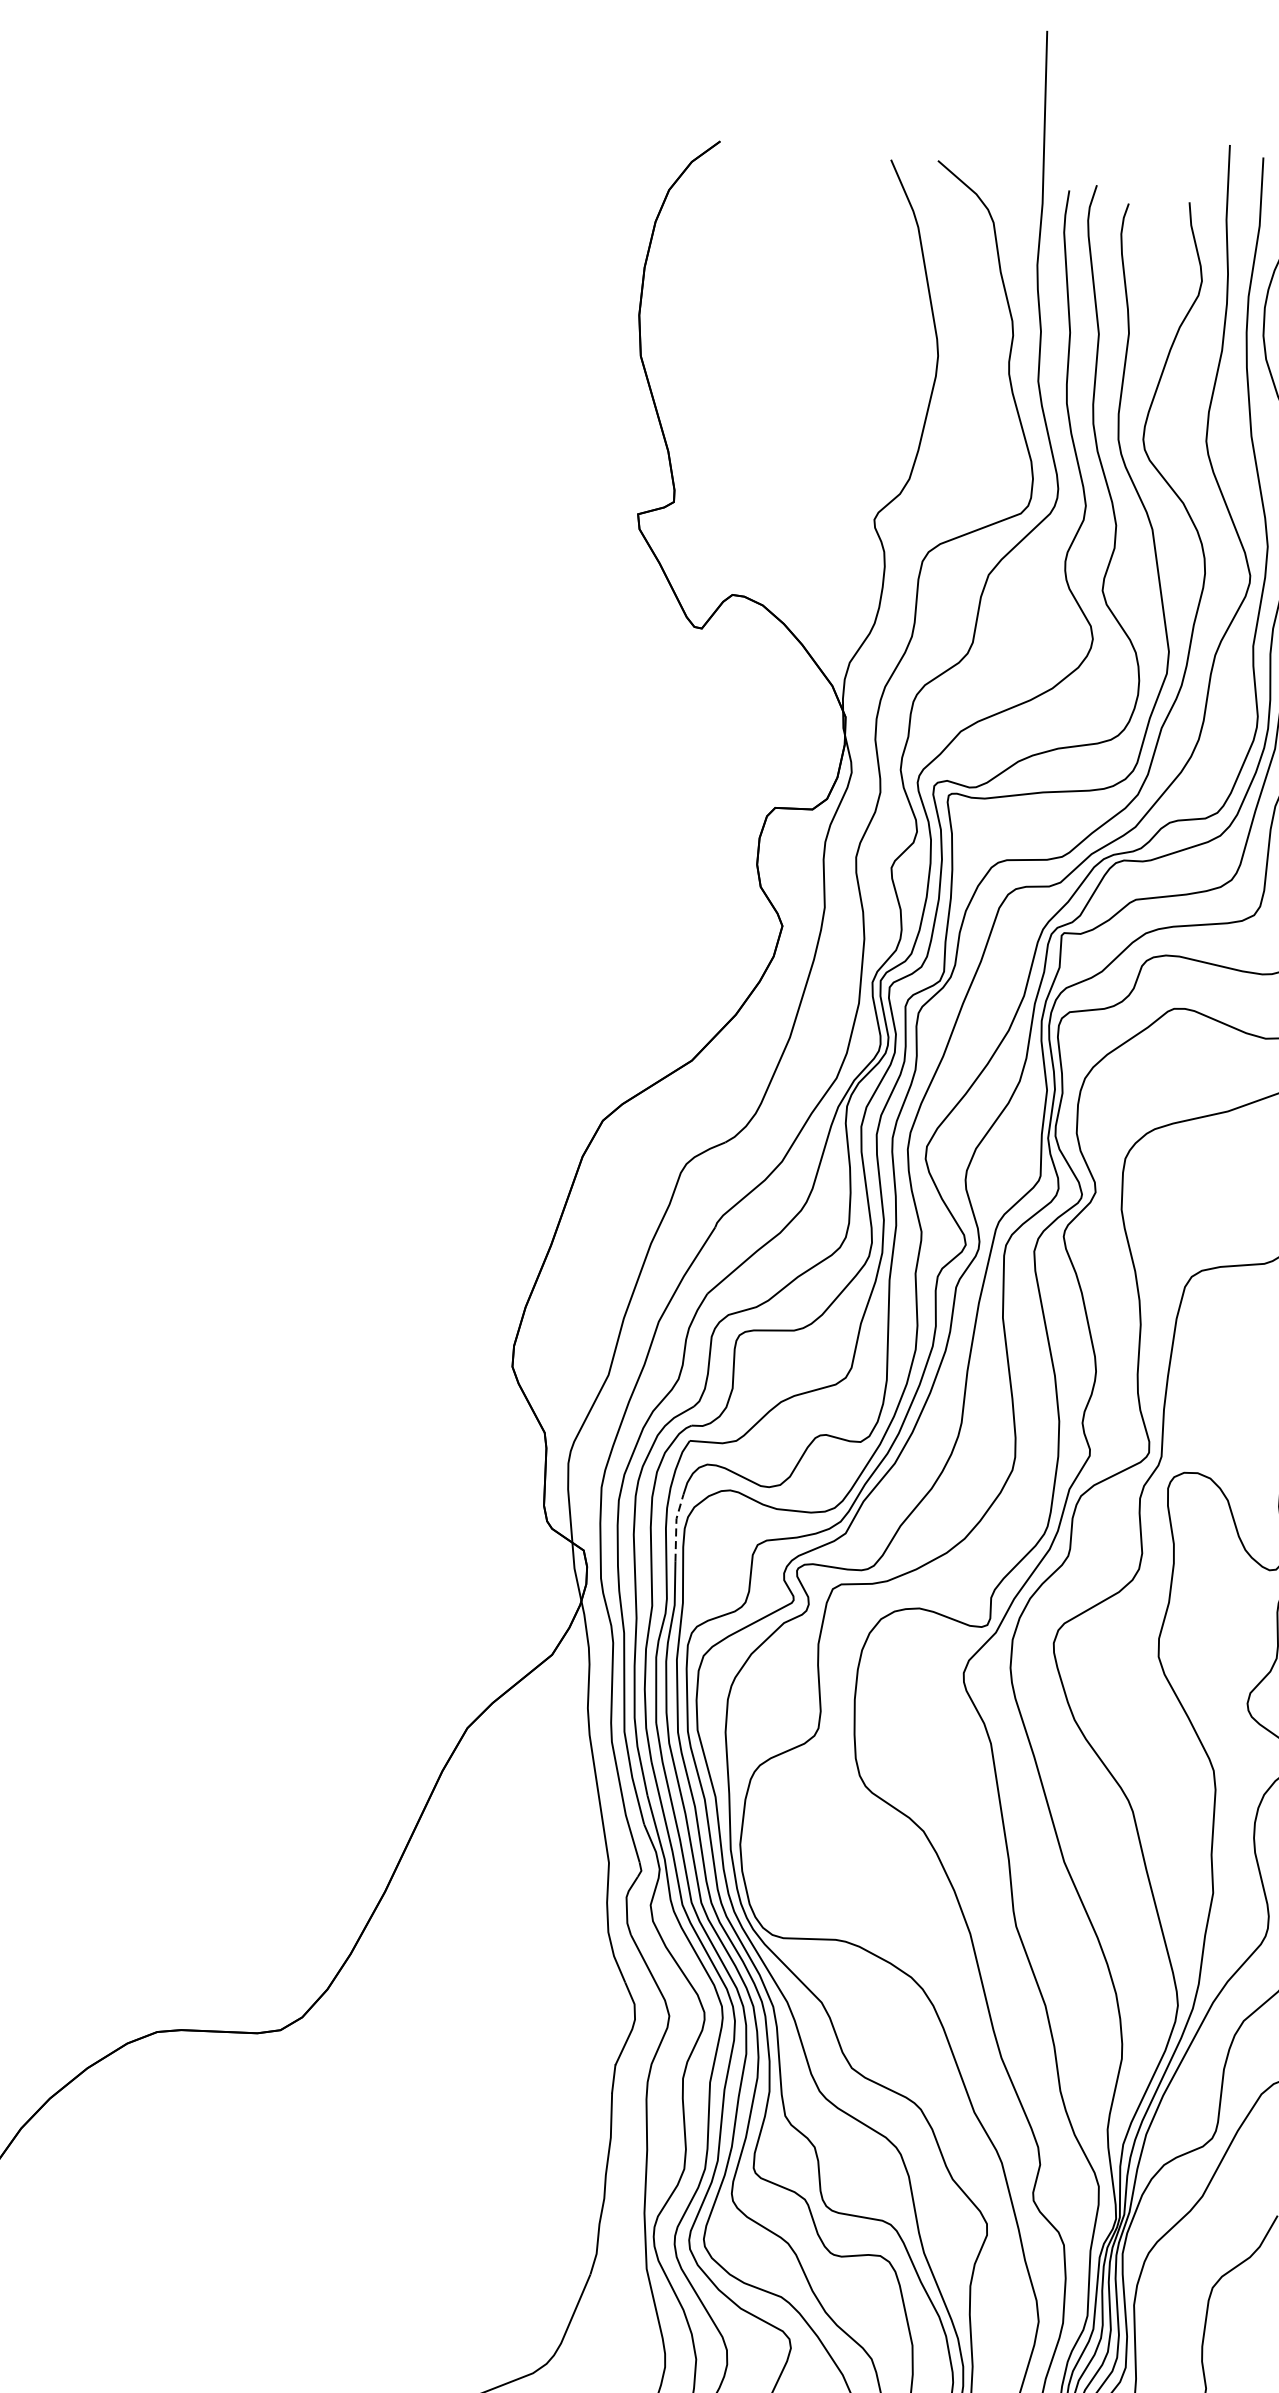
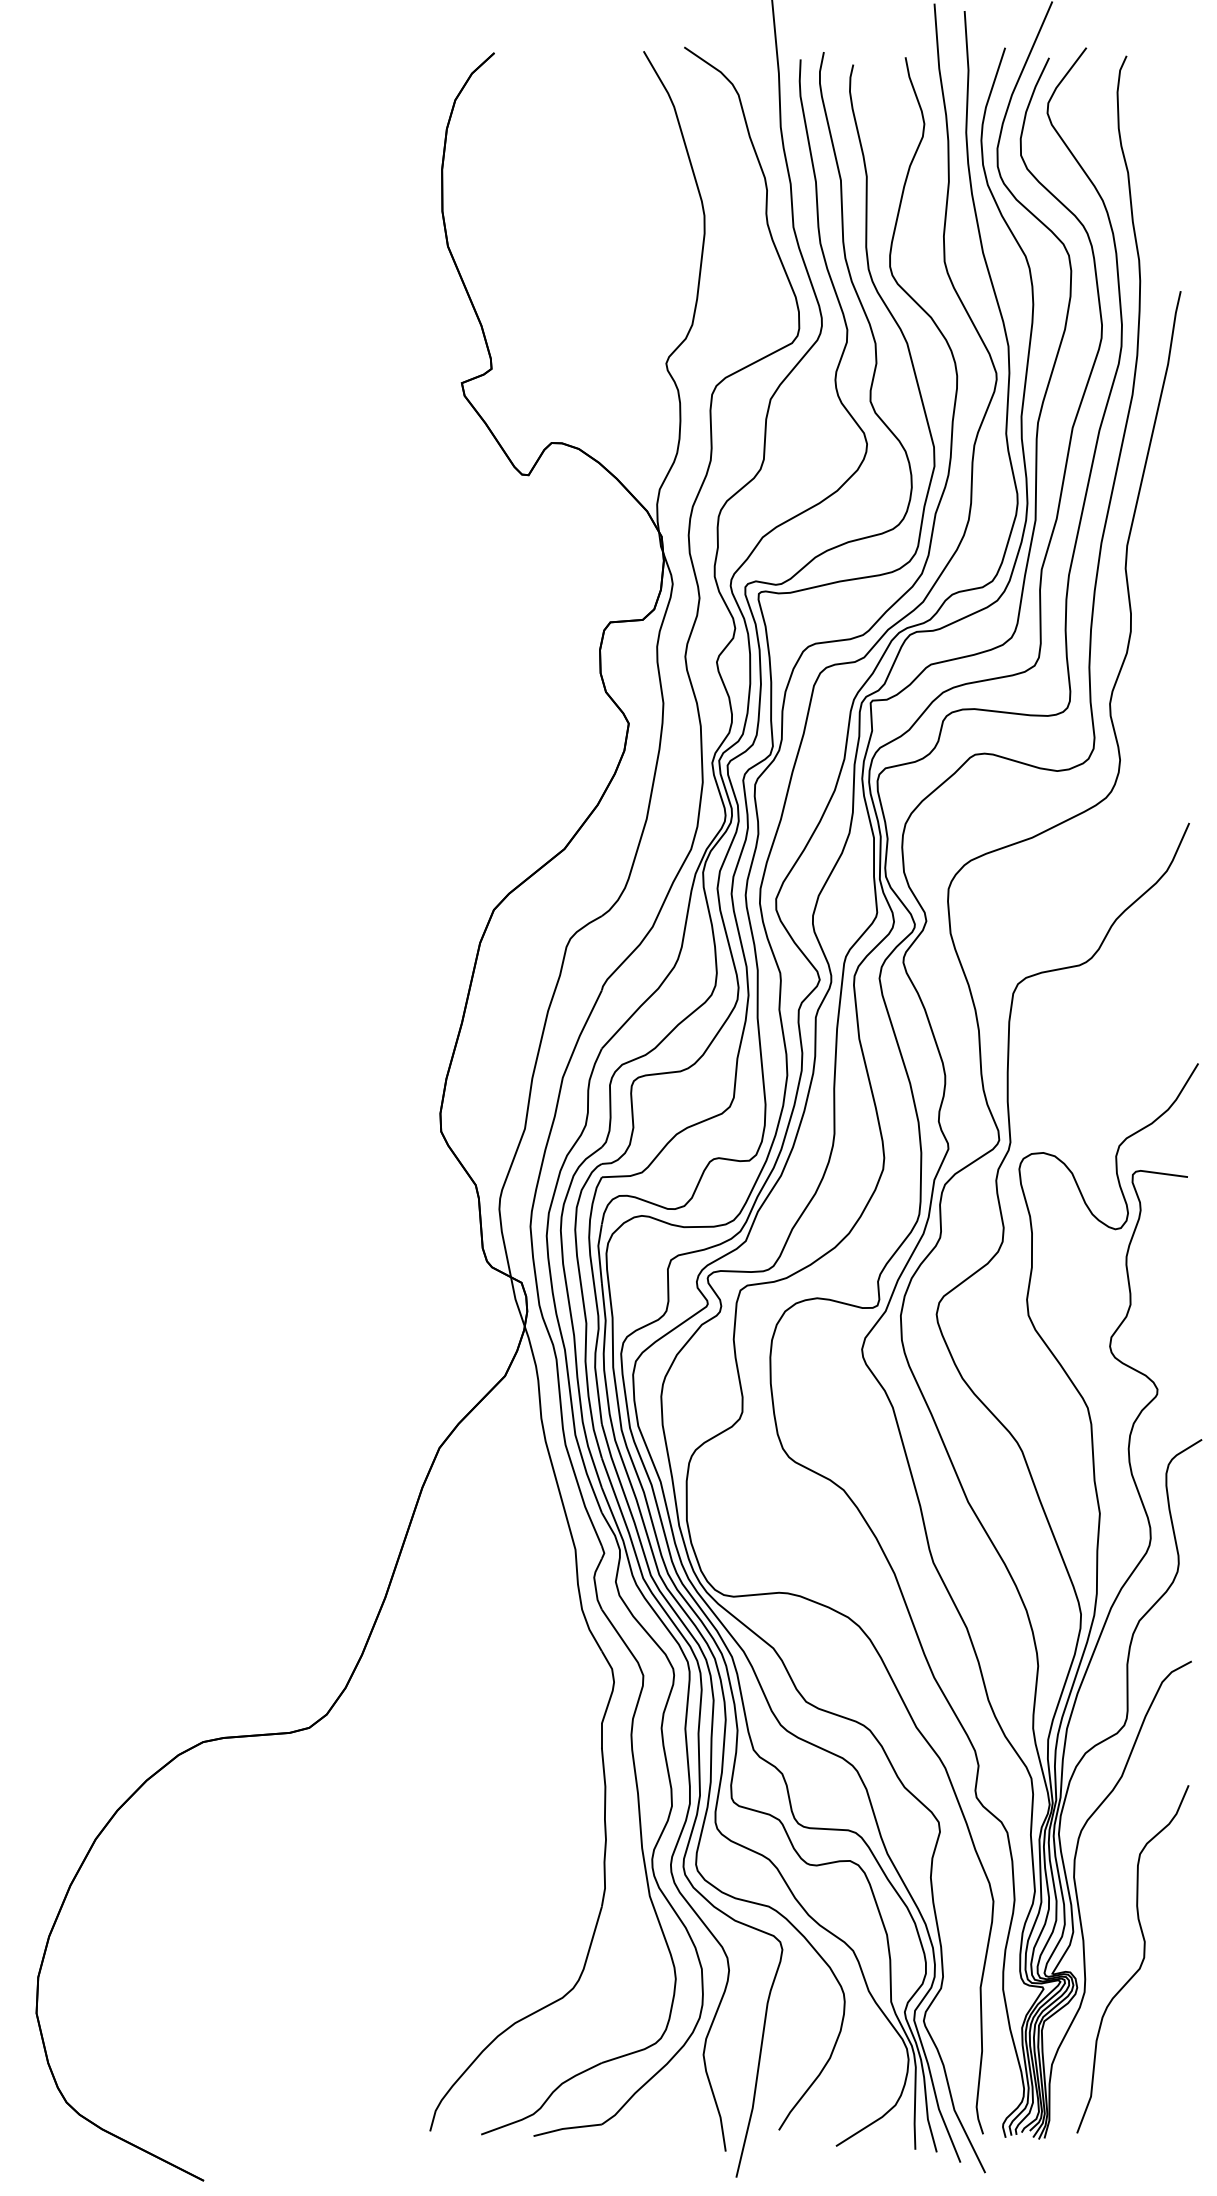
line: (676, 1526) -> (599, 1252), dashed -> solid

